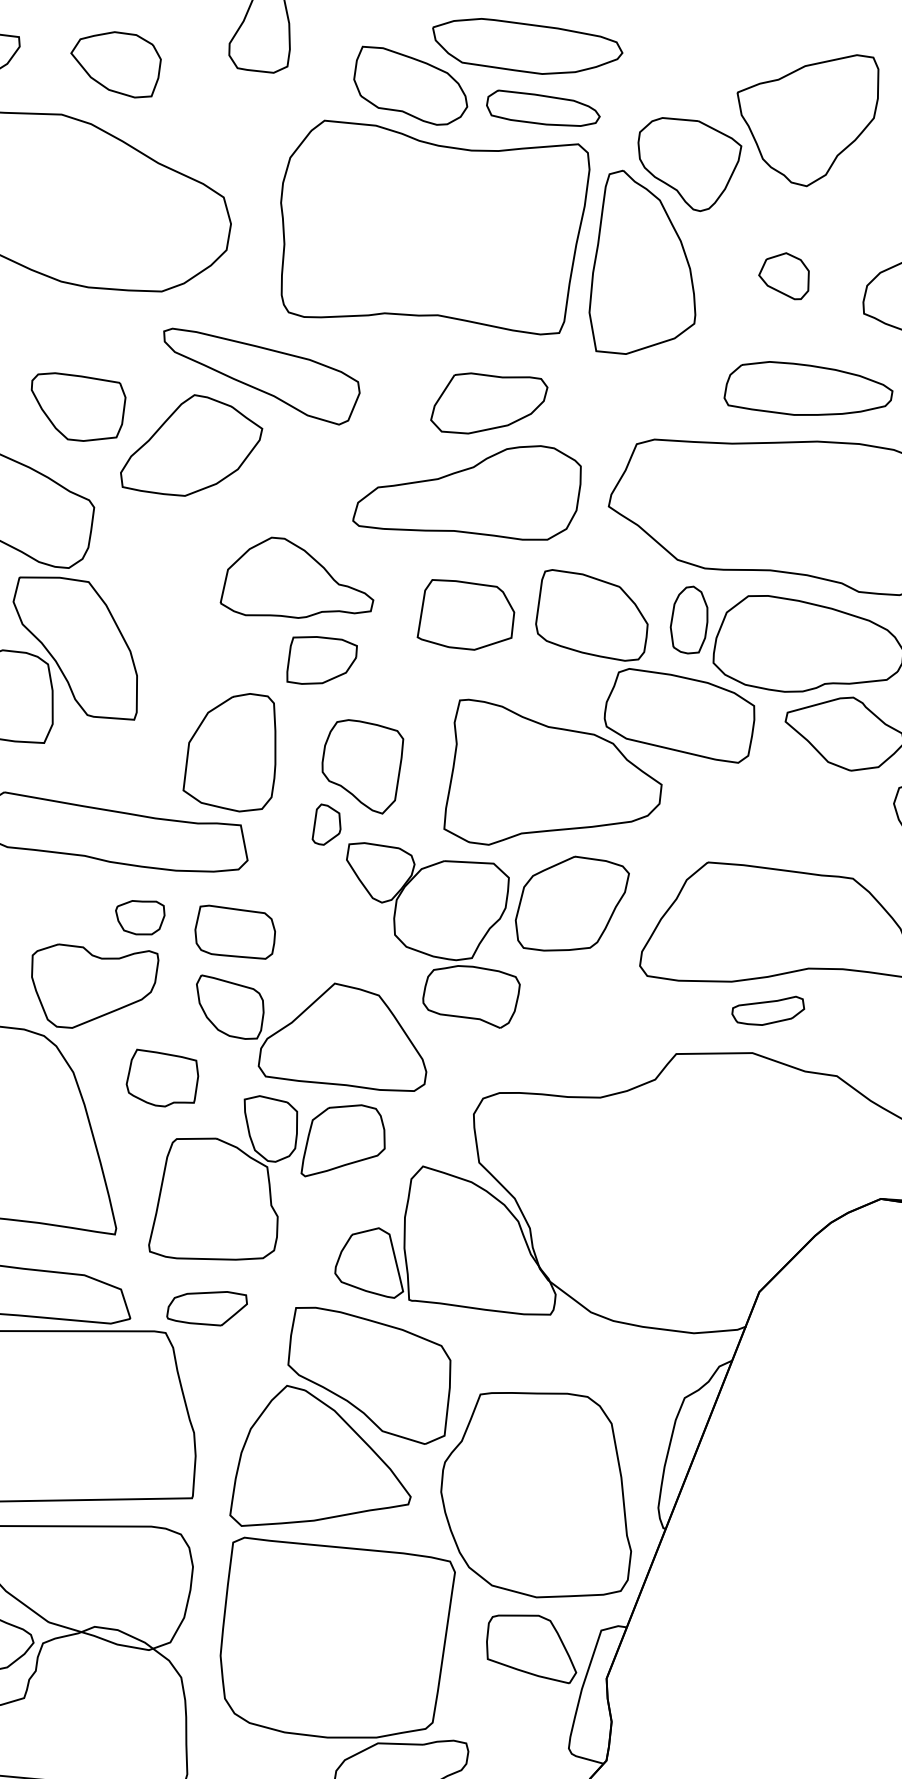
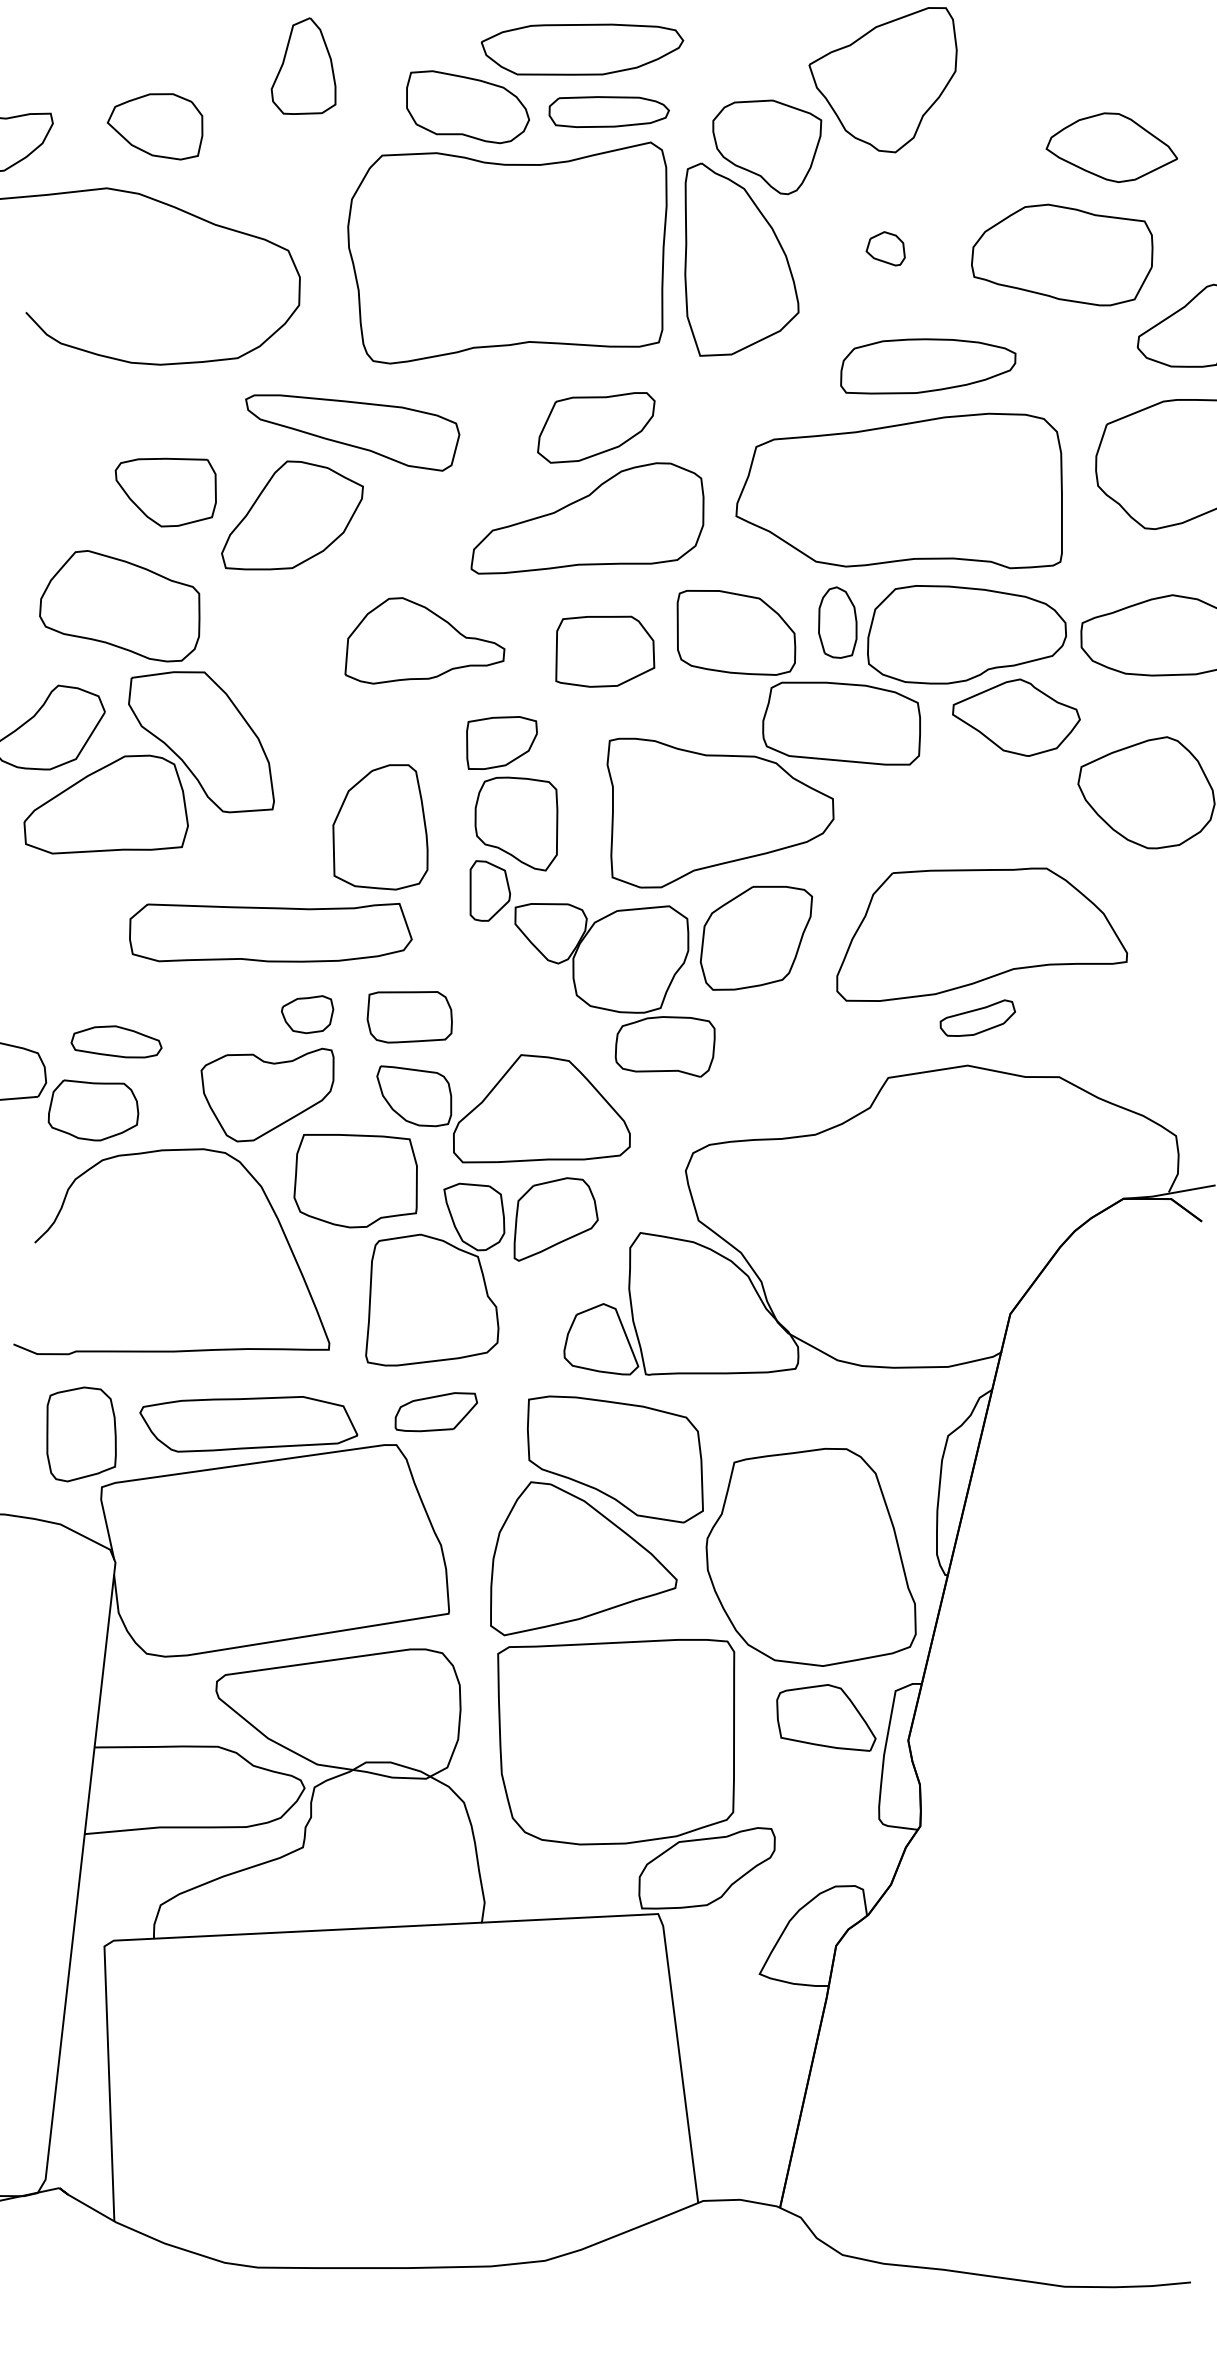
part: (784, 275) -> (885, 248), size x0.71
part: (321, 661) -> (501, 742), moved
part: (327, 824) -> (490, 890), size x1.43
part: (162, 1080) -> (355, 1181), size x1.67

